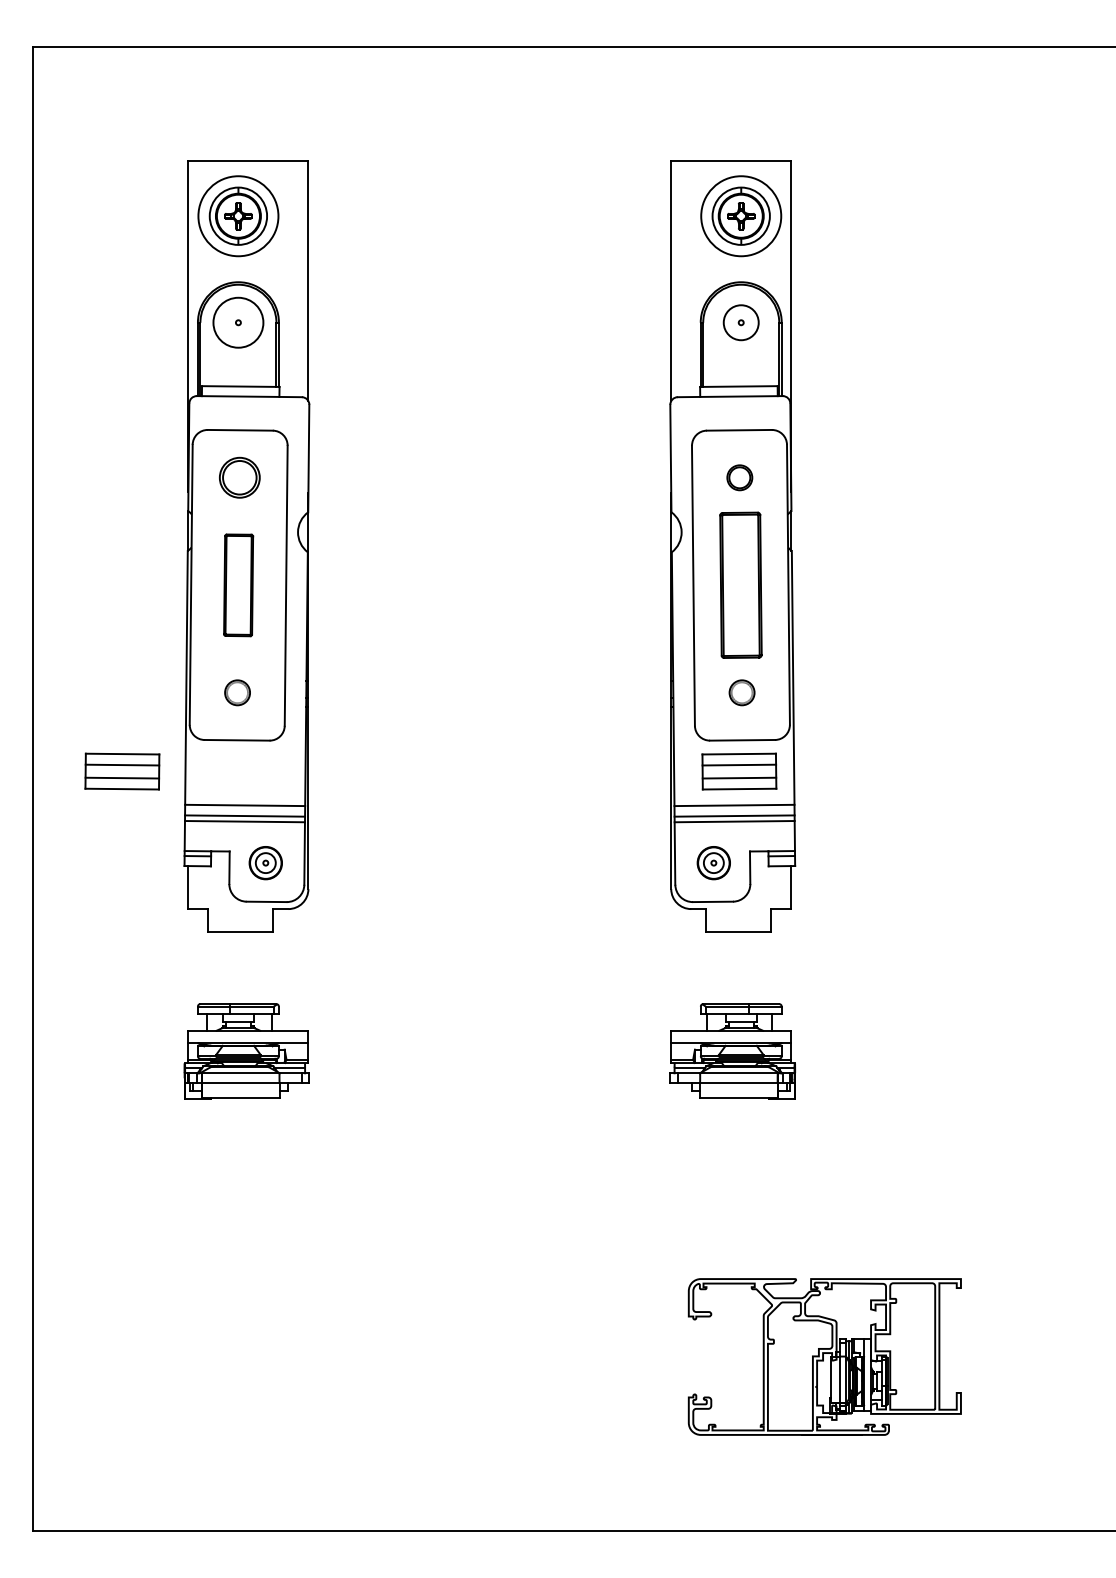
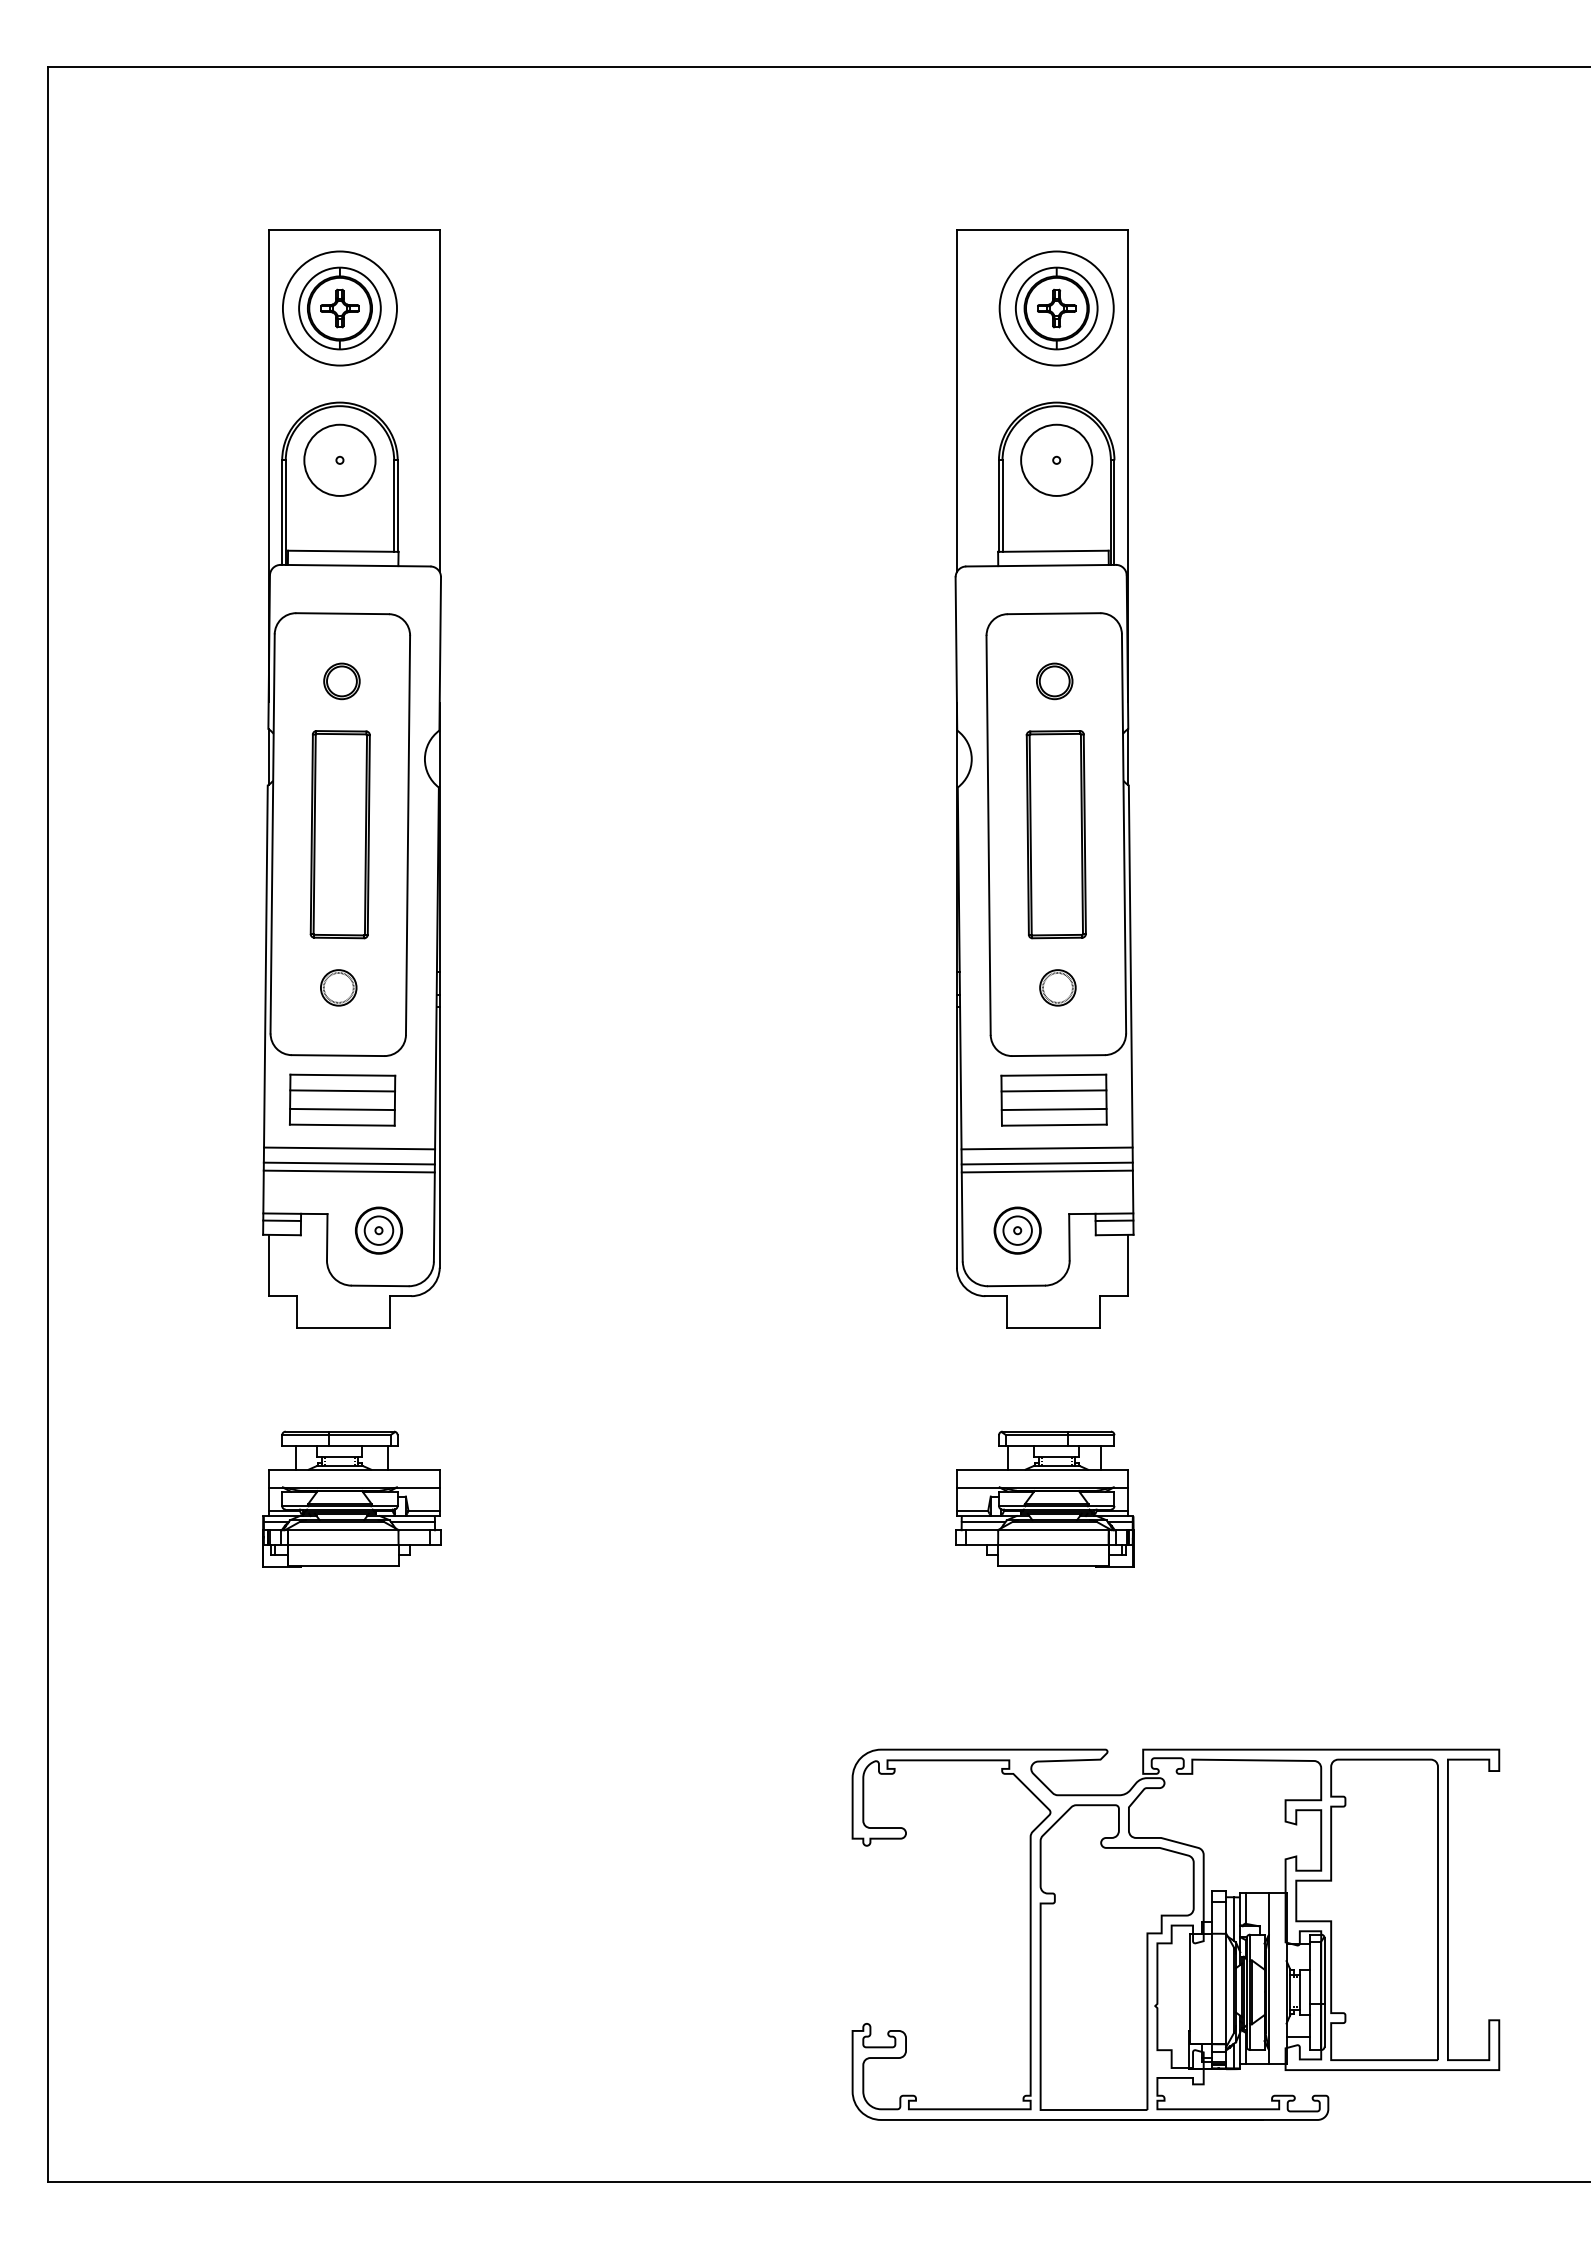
circle: (741, 322) -> (1056, 459), size x1.43
part: (239, 477) -> (341, 681), size x0.62
part: (238, 585) -> (339, 834), size x1.43
part: (122, 771) -> (342, 1099), moved
part: (824, 1356) -> (1175, 1934), size x1.67

